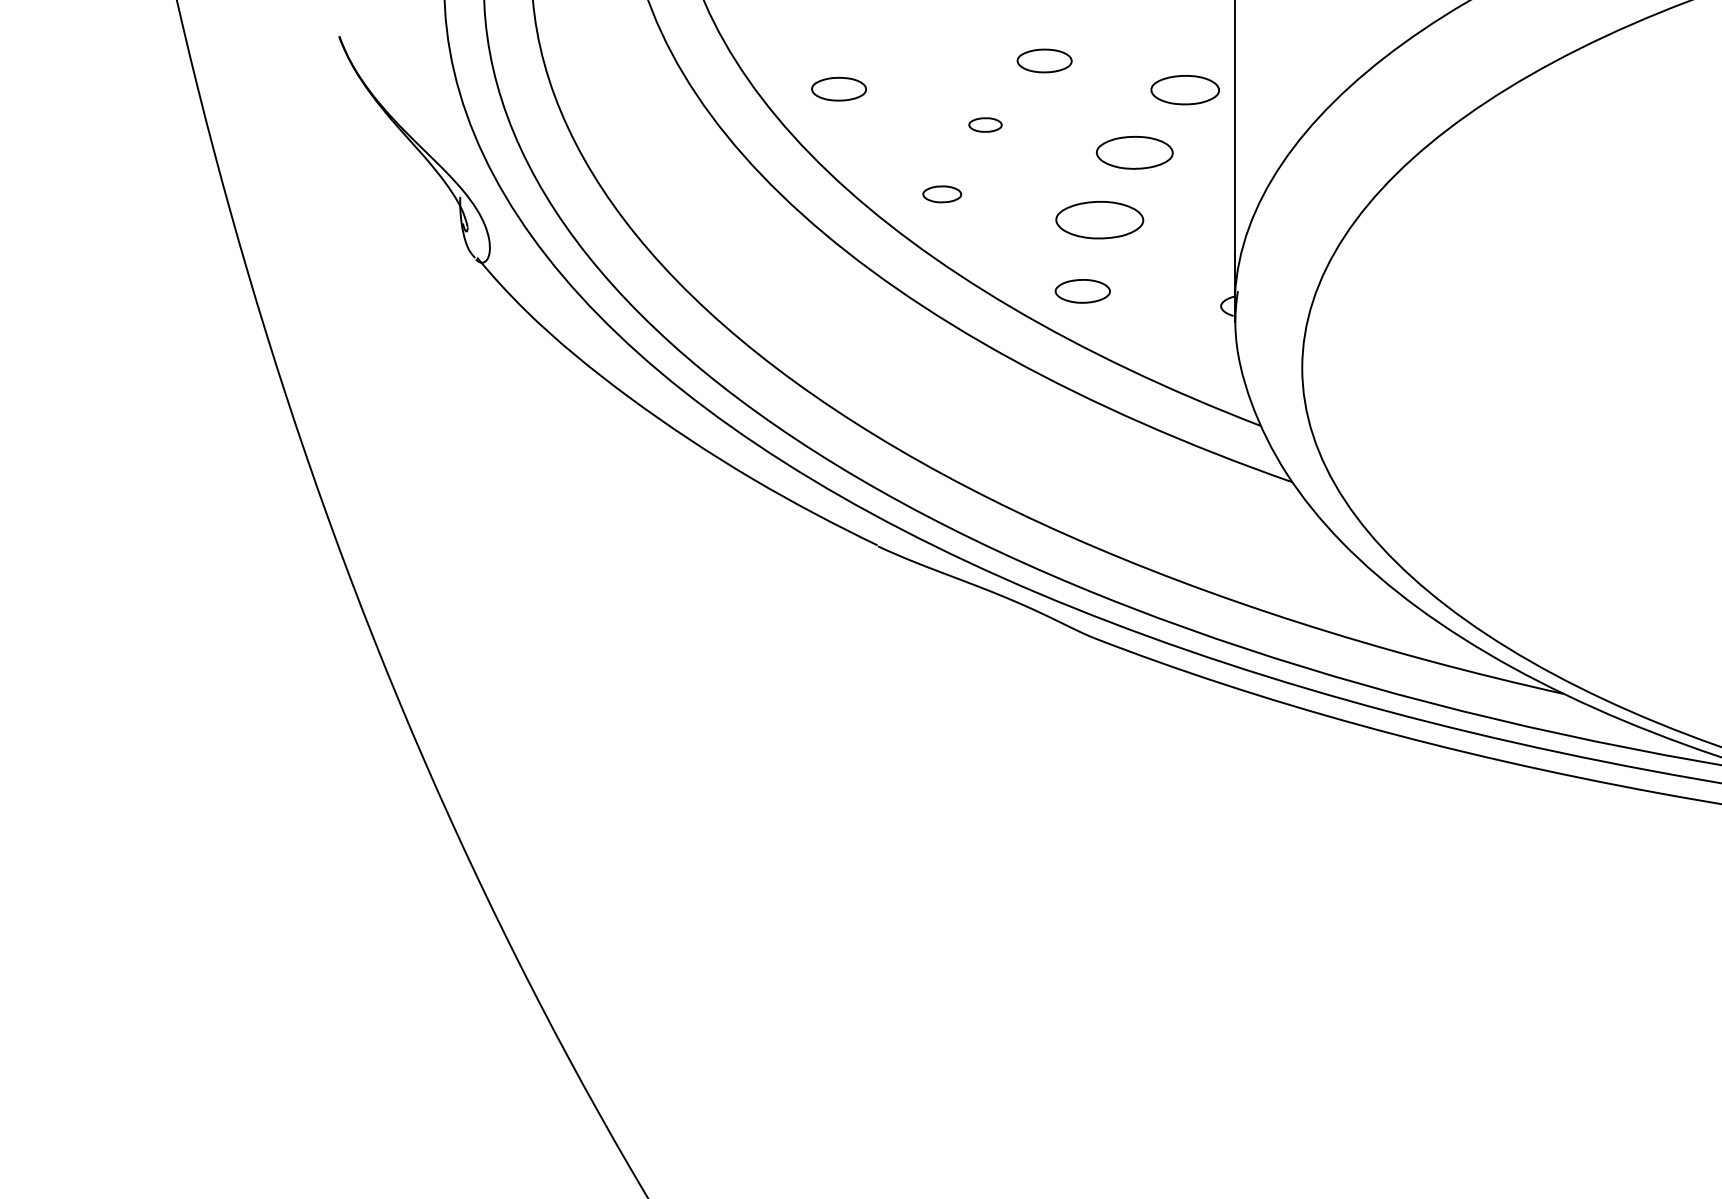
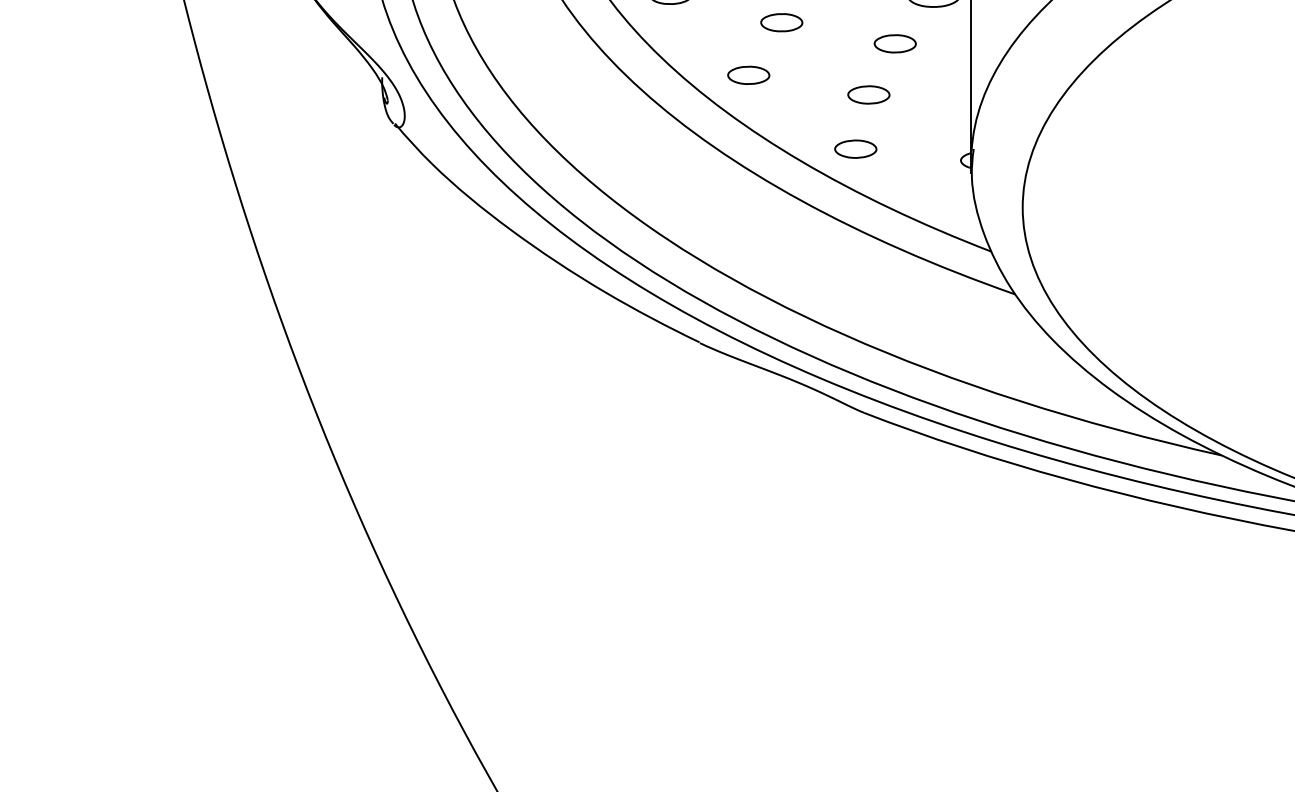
part: (985, 124) -> (781, 22), size x1.67
part: (1134, 152) -> (895, 43), size x0.71
part: (942, 194) -> (749, 75), size x1.43
part: (1100, 219) -> (869, 94), size x0.62

